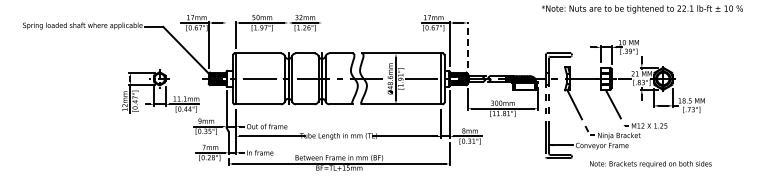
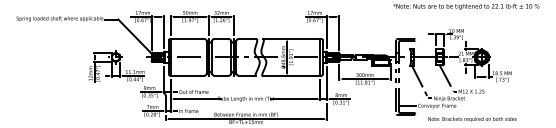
line: (288, 34) -> (209, 25), added
line: (322, 34) -> (234, 25), added
line: (226, 43) -> (164, 31), added
line: (467, 44) -> (339, 32), dashed -> solid

